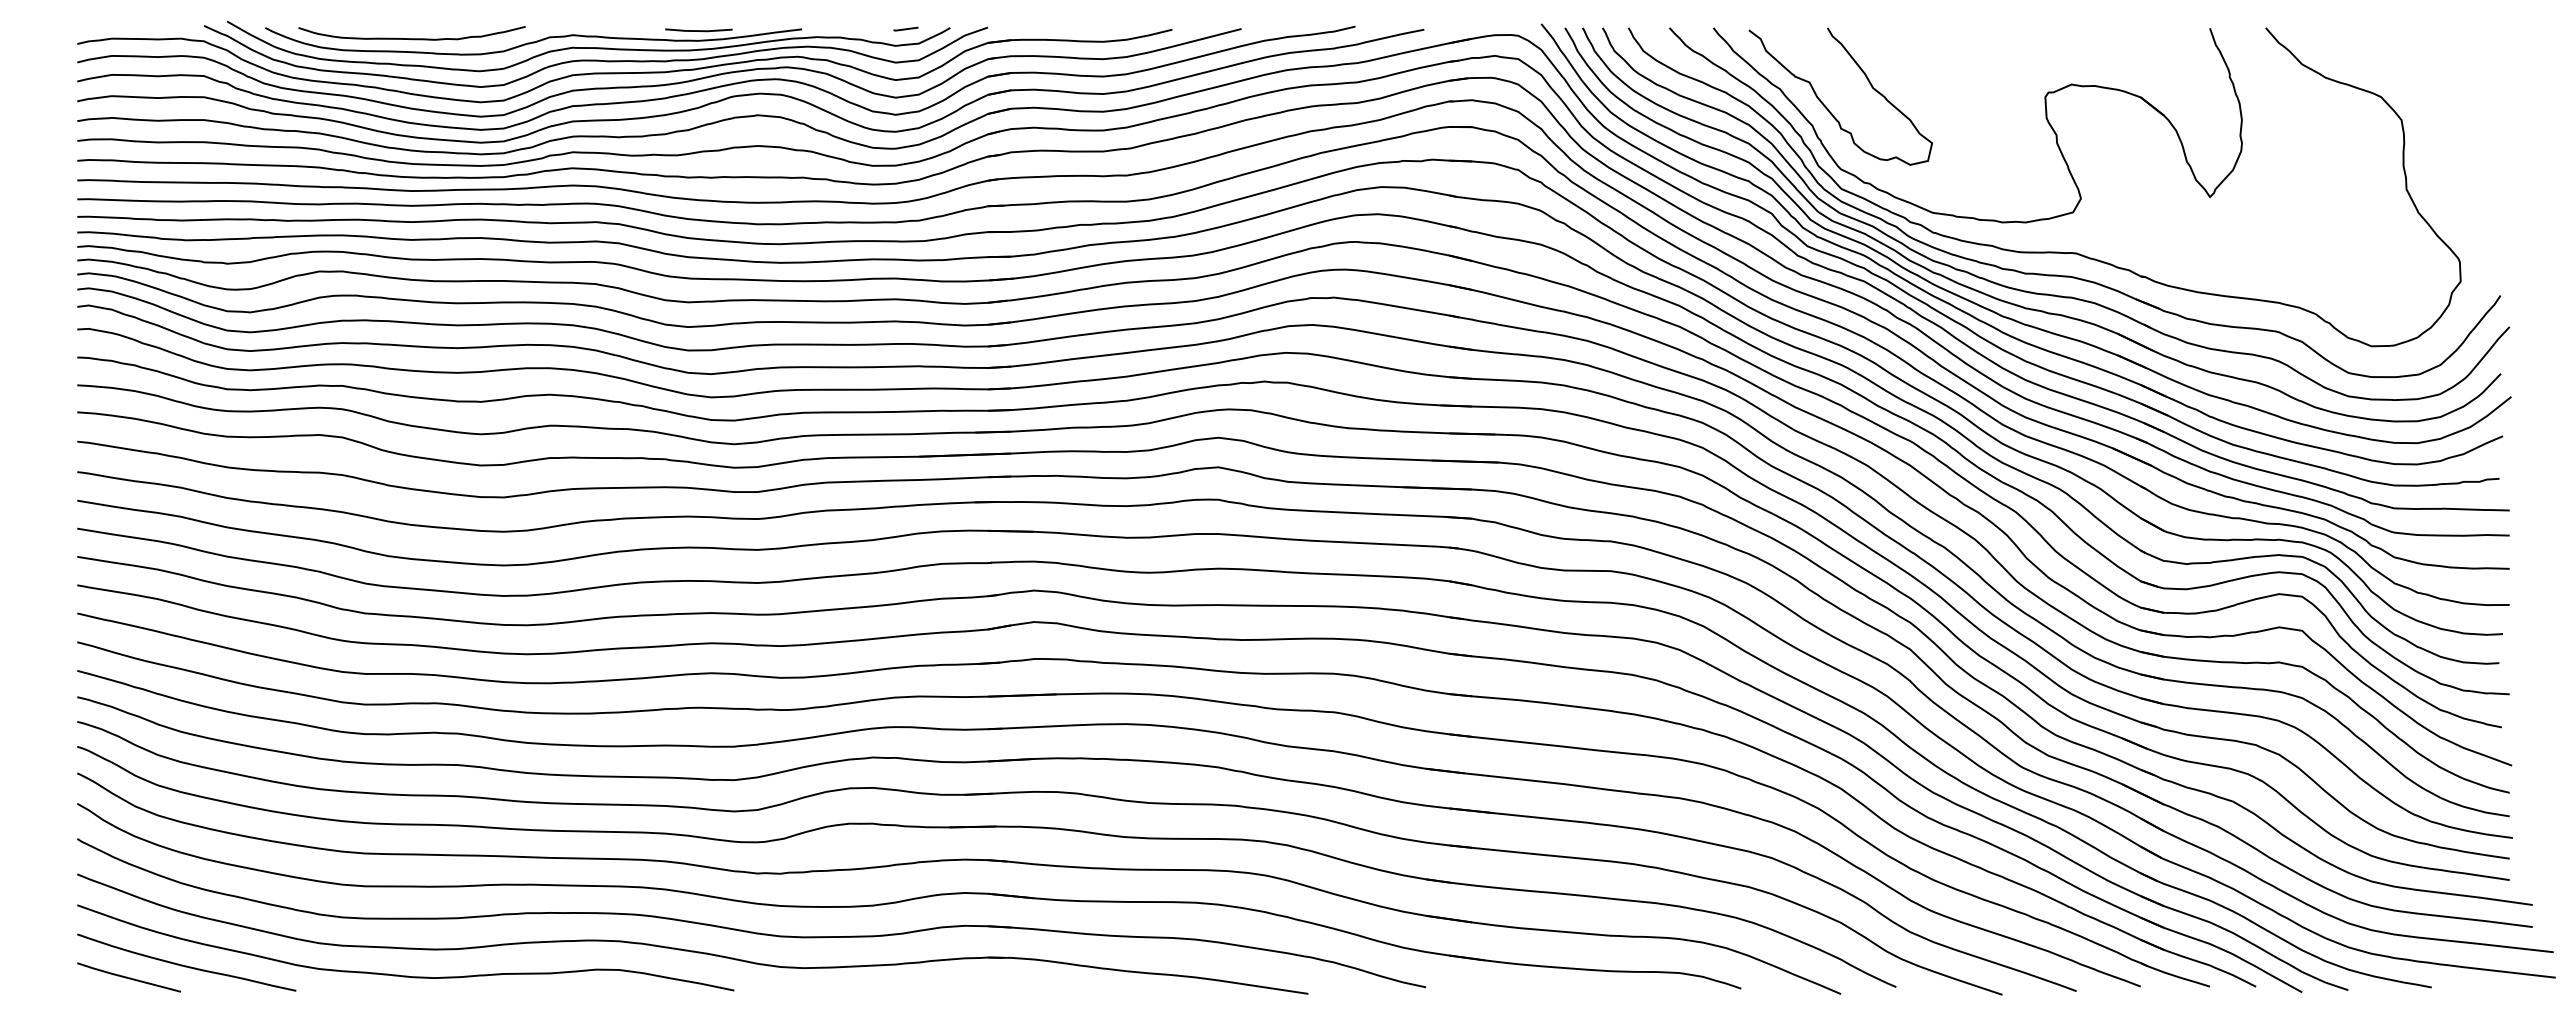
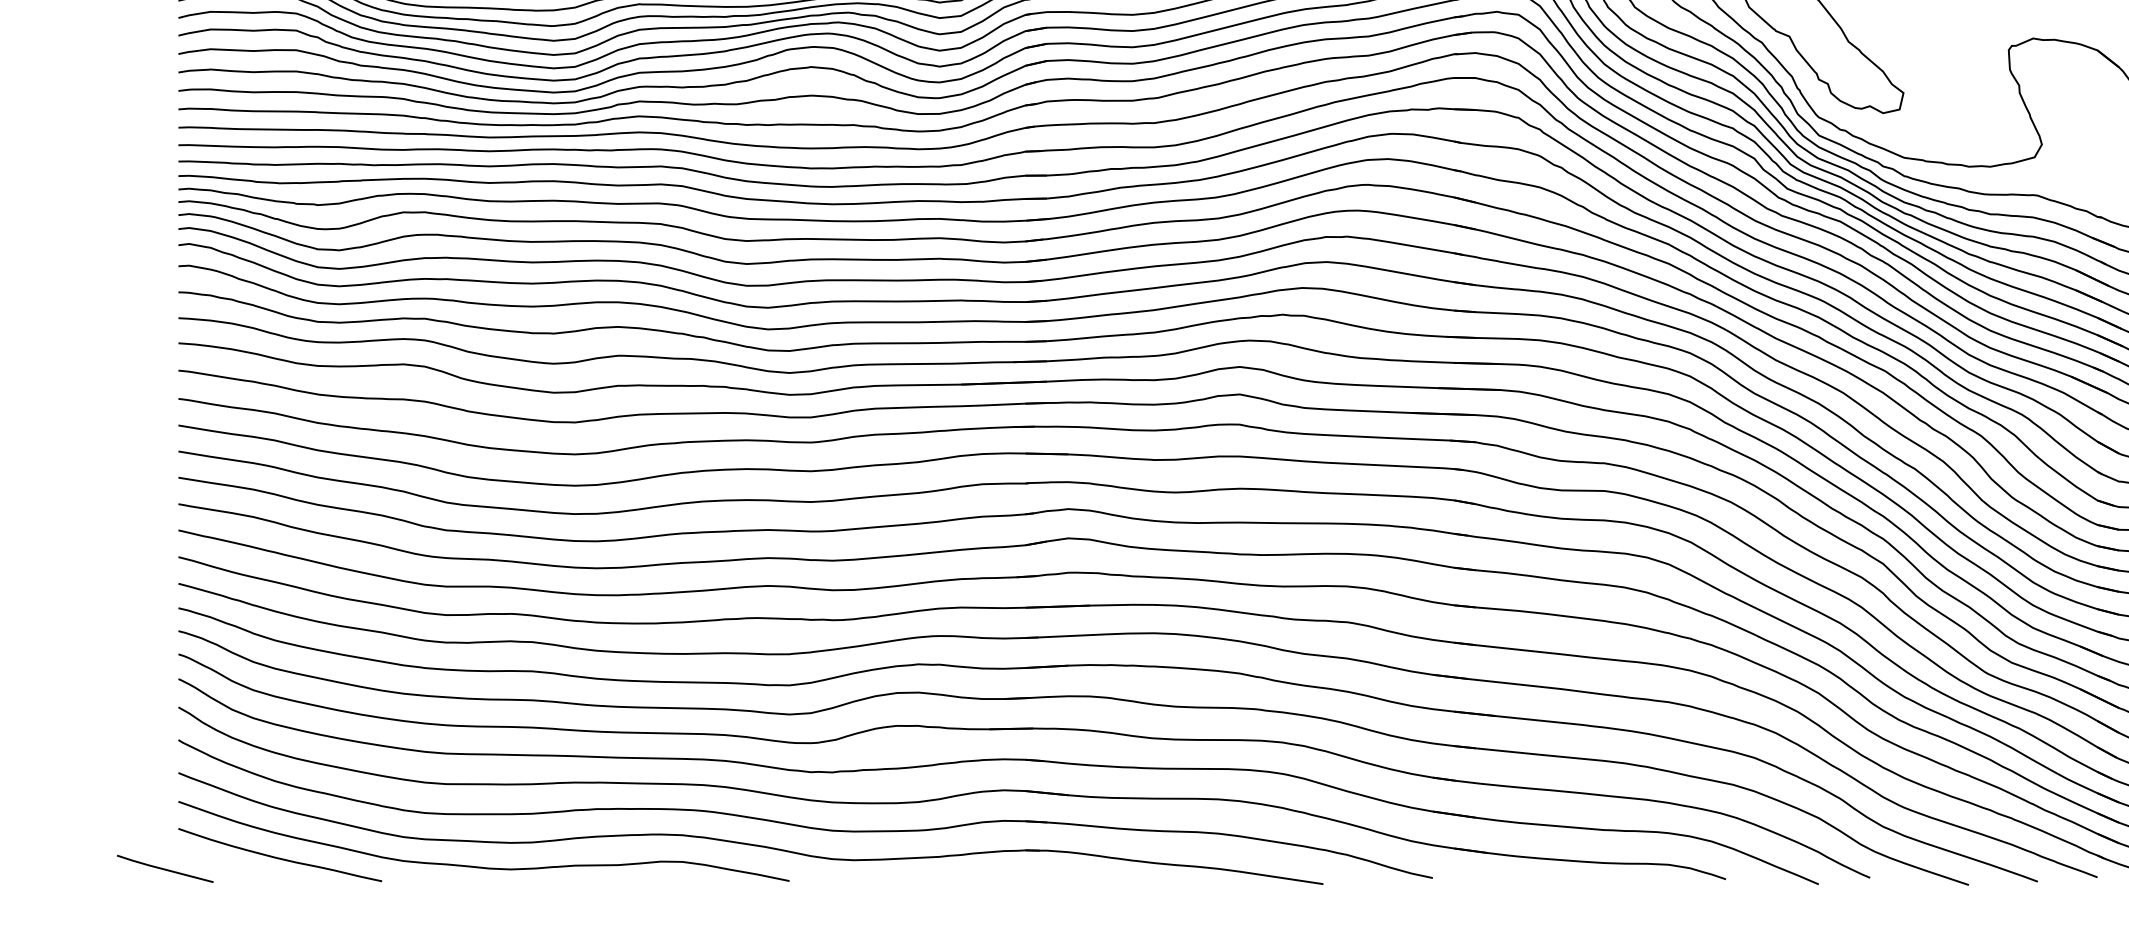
line: (129, 977) -> (165, 868), moved

